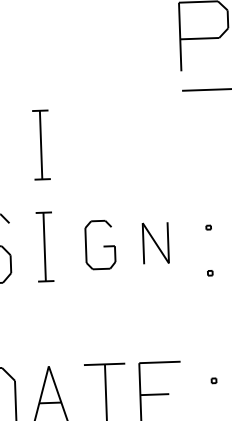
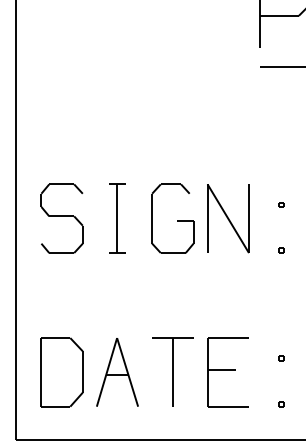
part: (41, 144) -> (117, 116), removed
part: (155, 242) -> (228, 218), size x1.67
part: (100, 244) -> (172, 218), size x1.43

